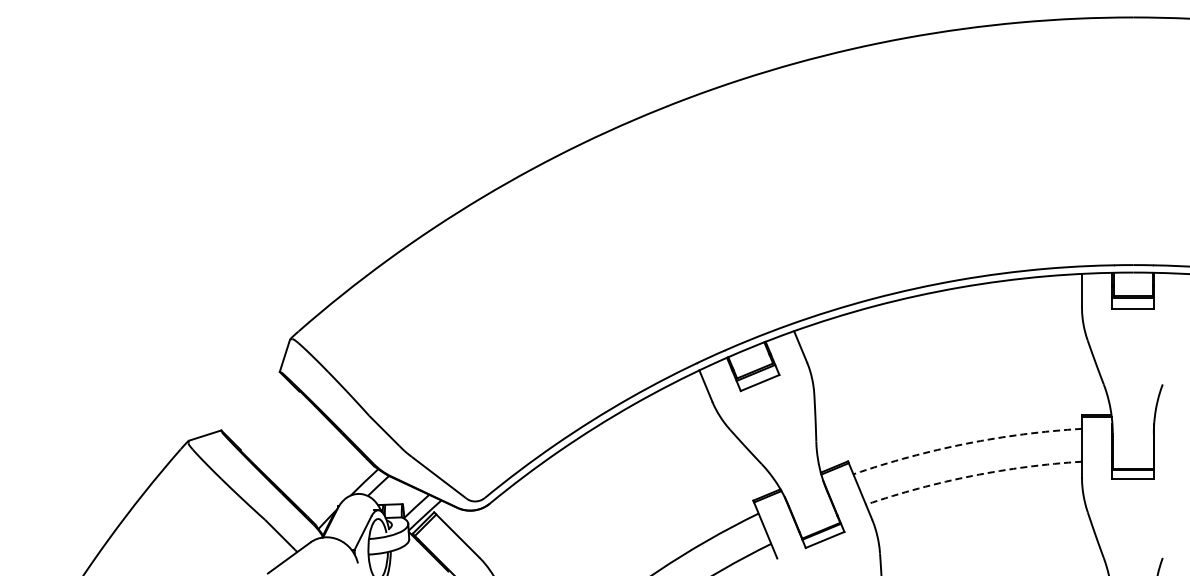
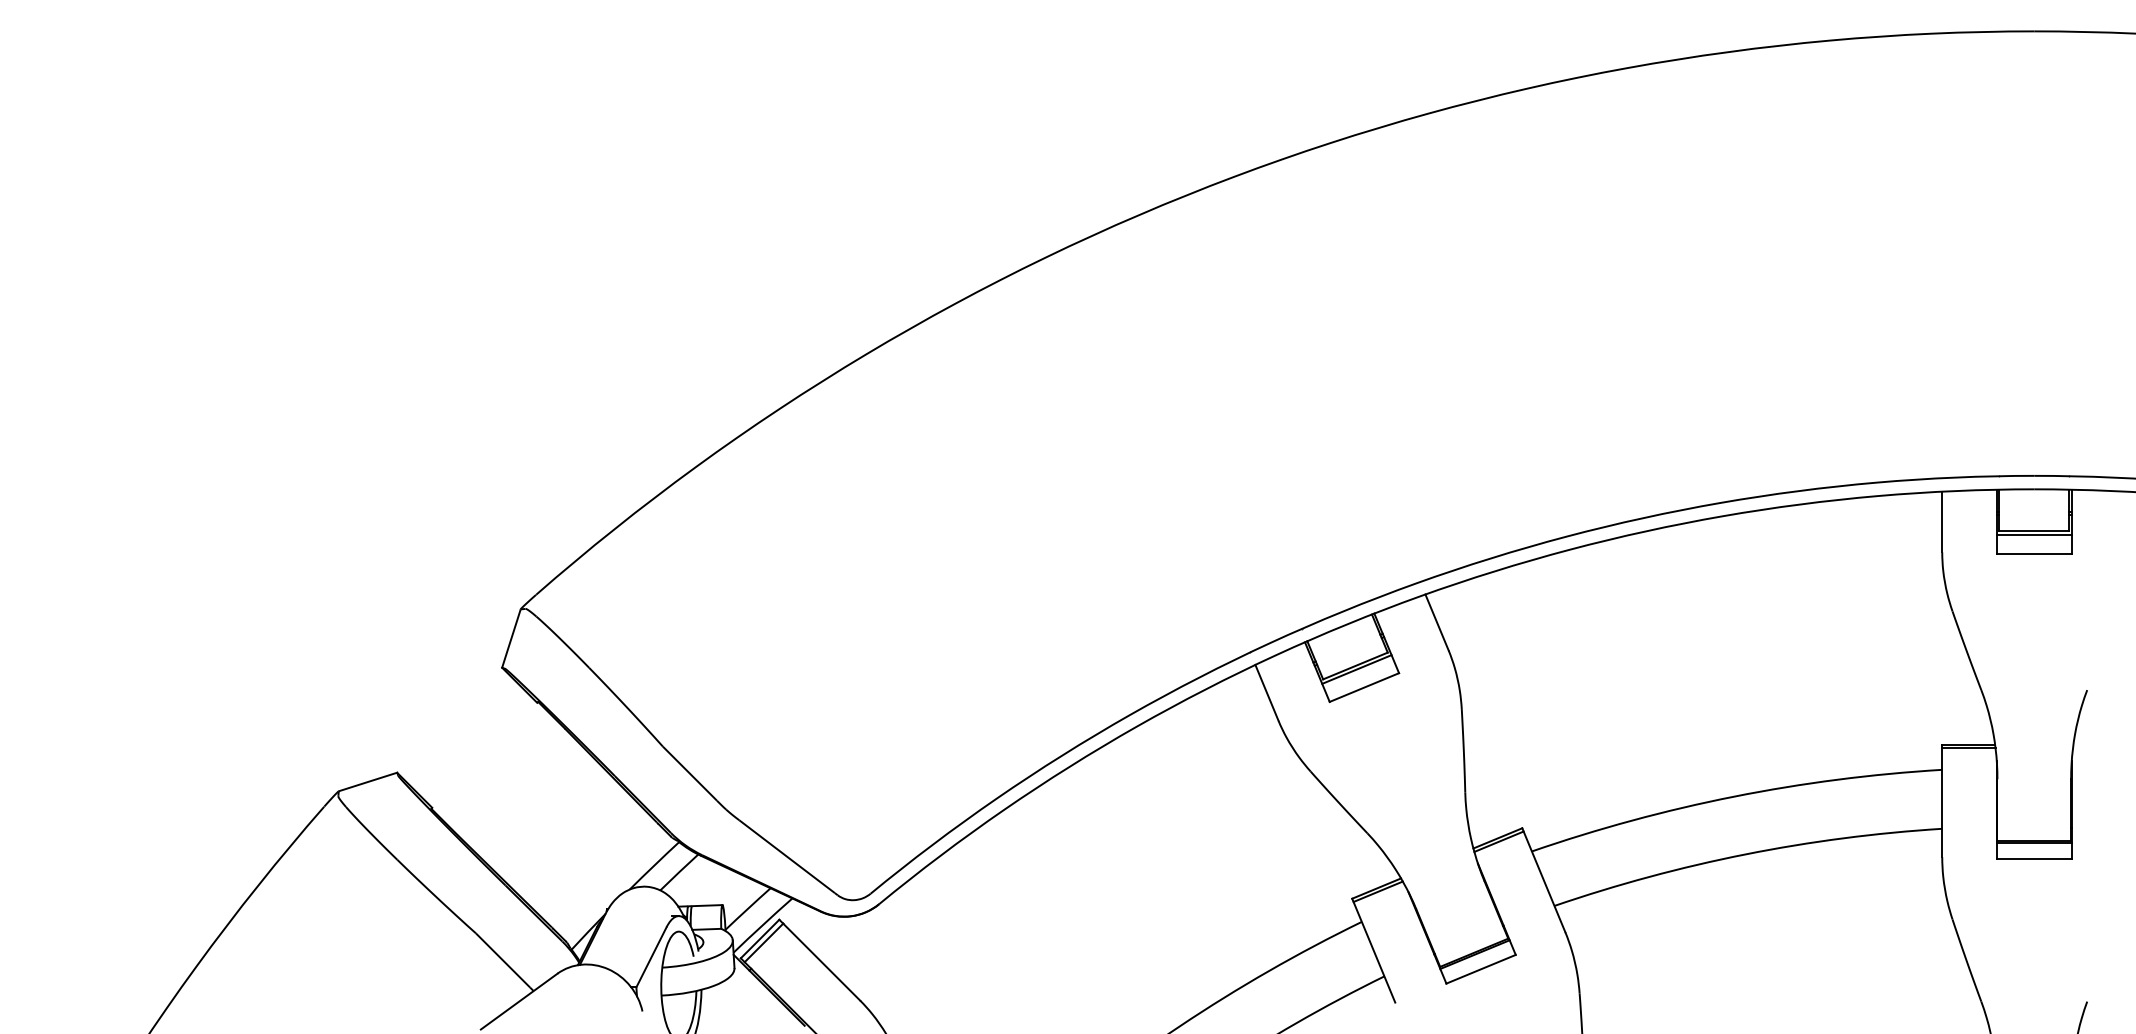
arc: (966, 443) -> (1734, 796), dashed -> solid
arc: (972, 475) -> (1745, 853), dashed -> solid

